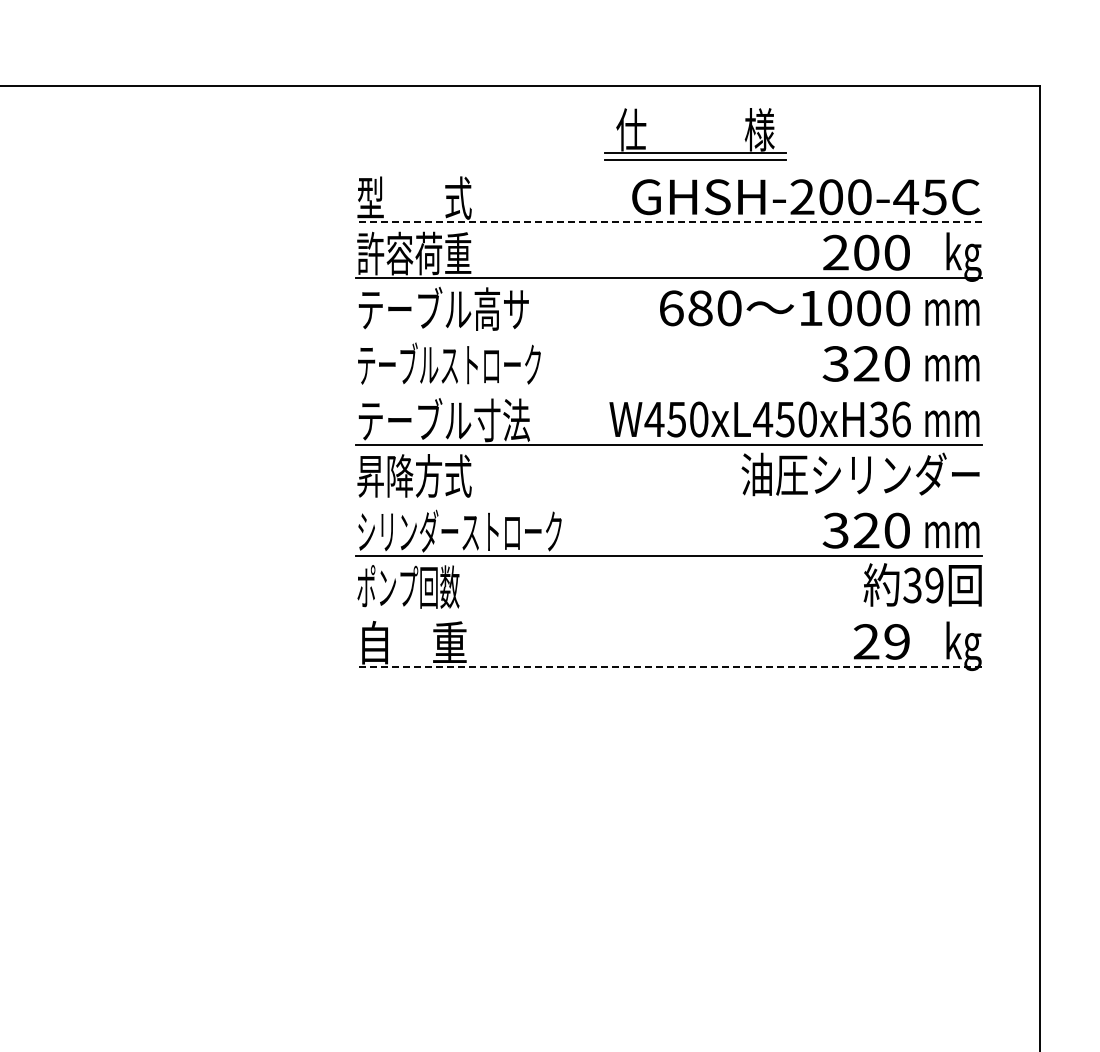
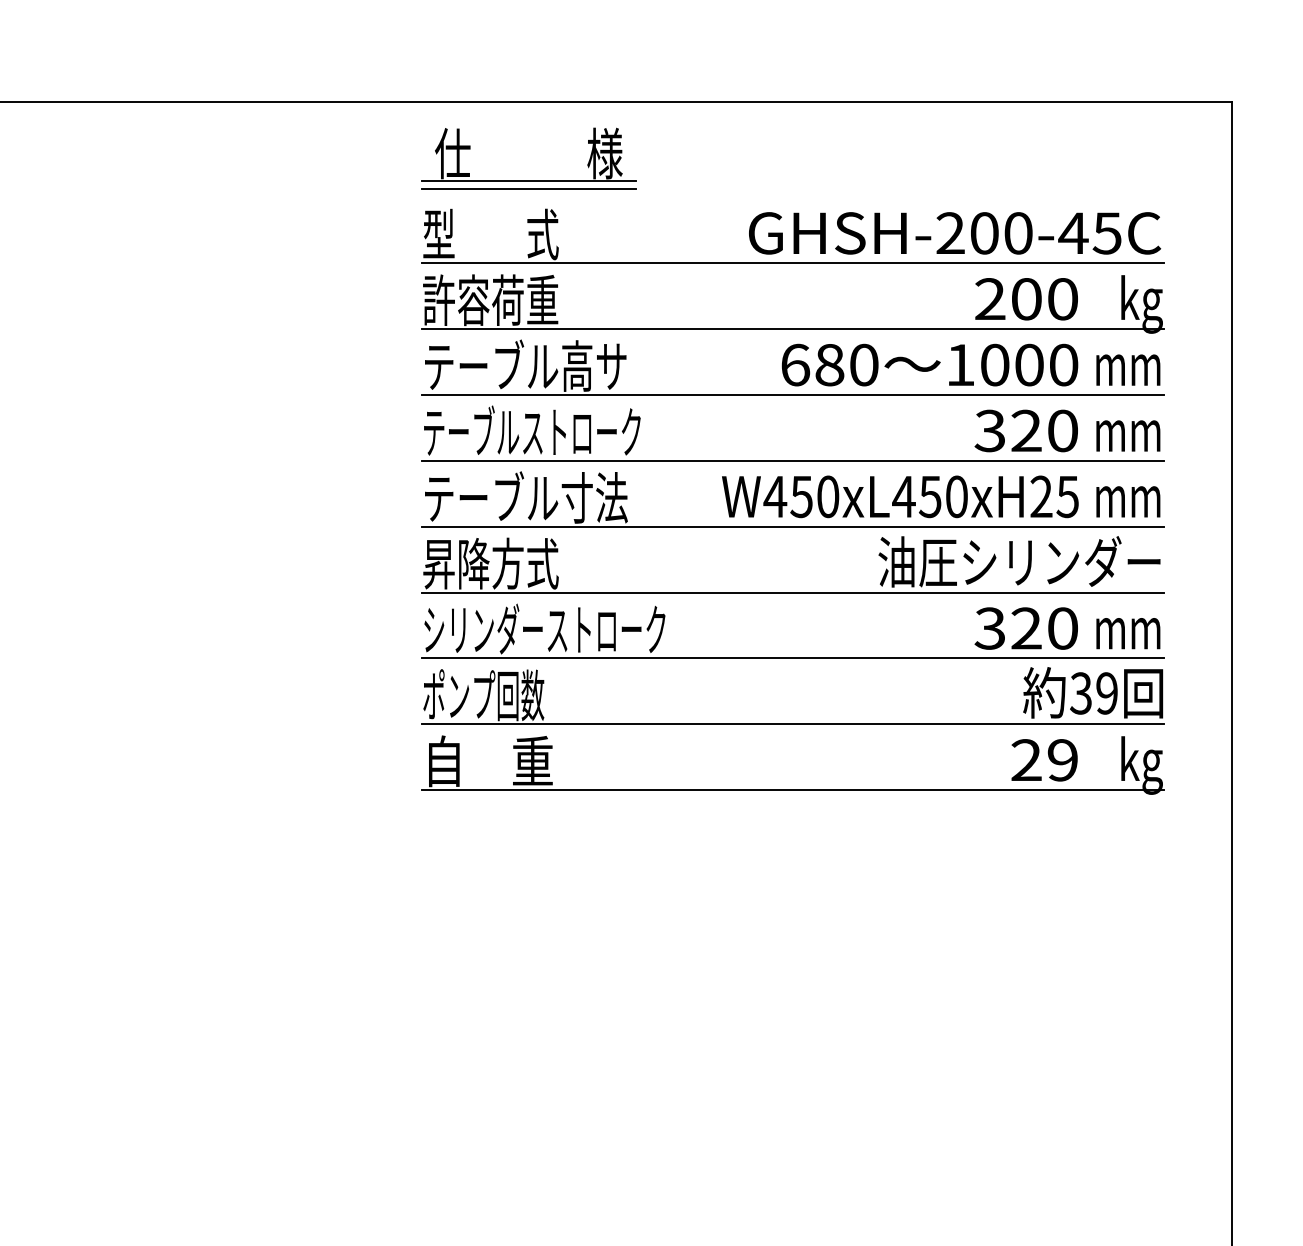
part: (695, 152) -> (528, 180), moved
line: (668, 222) -> (791, 263), dashed -> solid
line: (669, 333) -> (793, 394), added
line: (669, 389) -> (793, 461), added
text: (889, 419) -> (1053, 496), W450xL450xH36 -> W450xL450xH25
line: (669, 500) -> (793, 592), added
line: (669, 611) -> (793, 724), added
line: (668, 667) -> (791, 790), dashed -> solid

